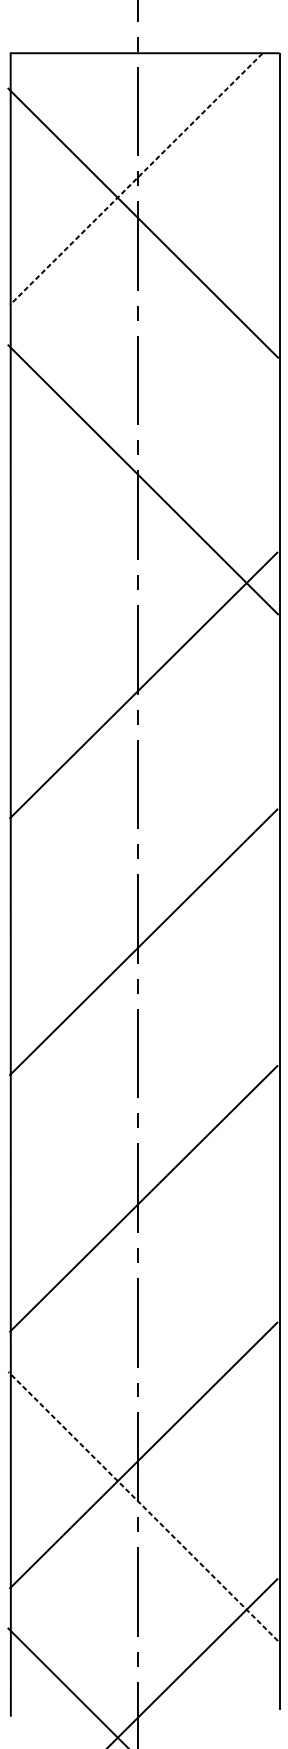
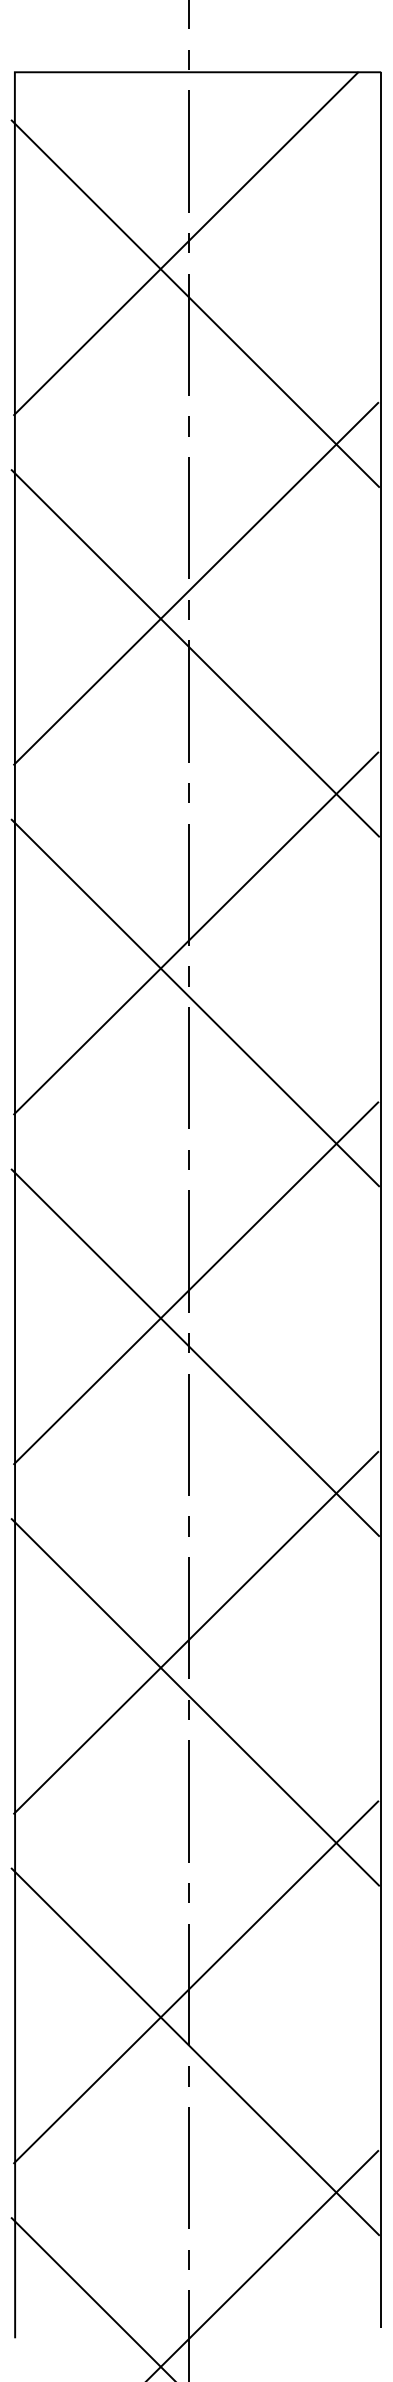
line: (136, 178) -> (186, 243), dashed -> solid
line: (144, 428) -> (196, 583), added
line: (143, 736) -> (195, 1002), added
line: (143, 993) -> (195, 1352), added
line: (143, 1249) -> (195, 1702), added
line: (143, 1506) -> (195, 2051), dashed -> solid

